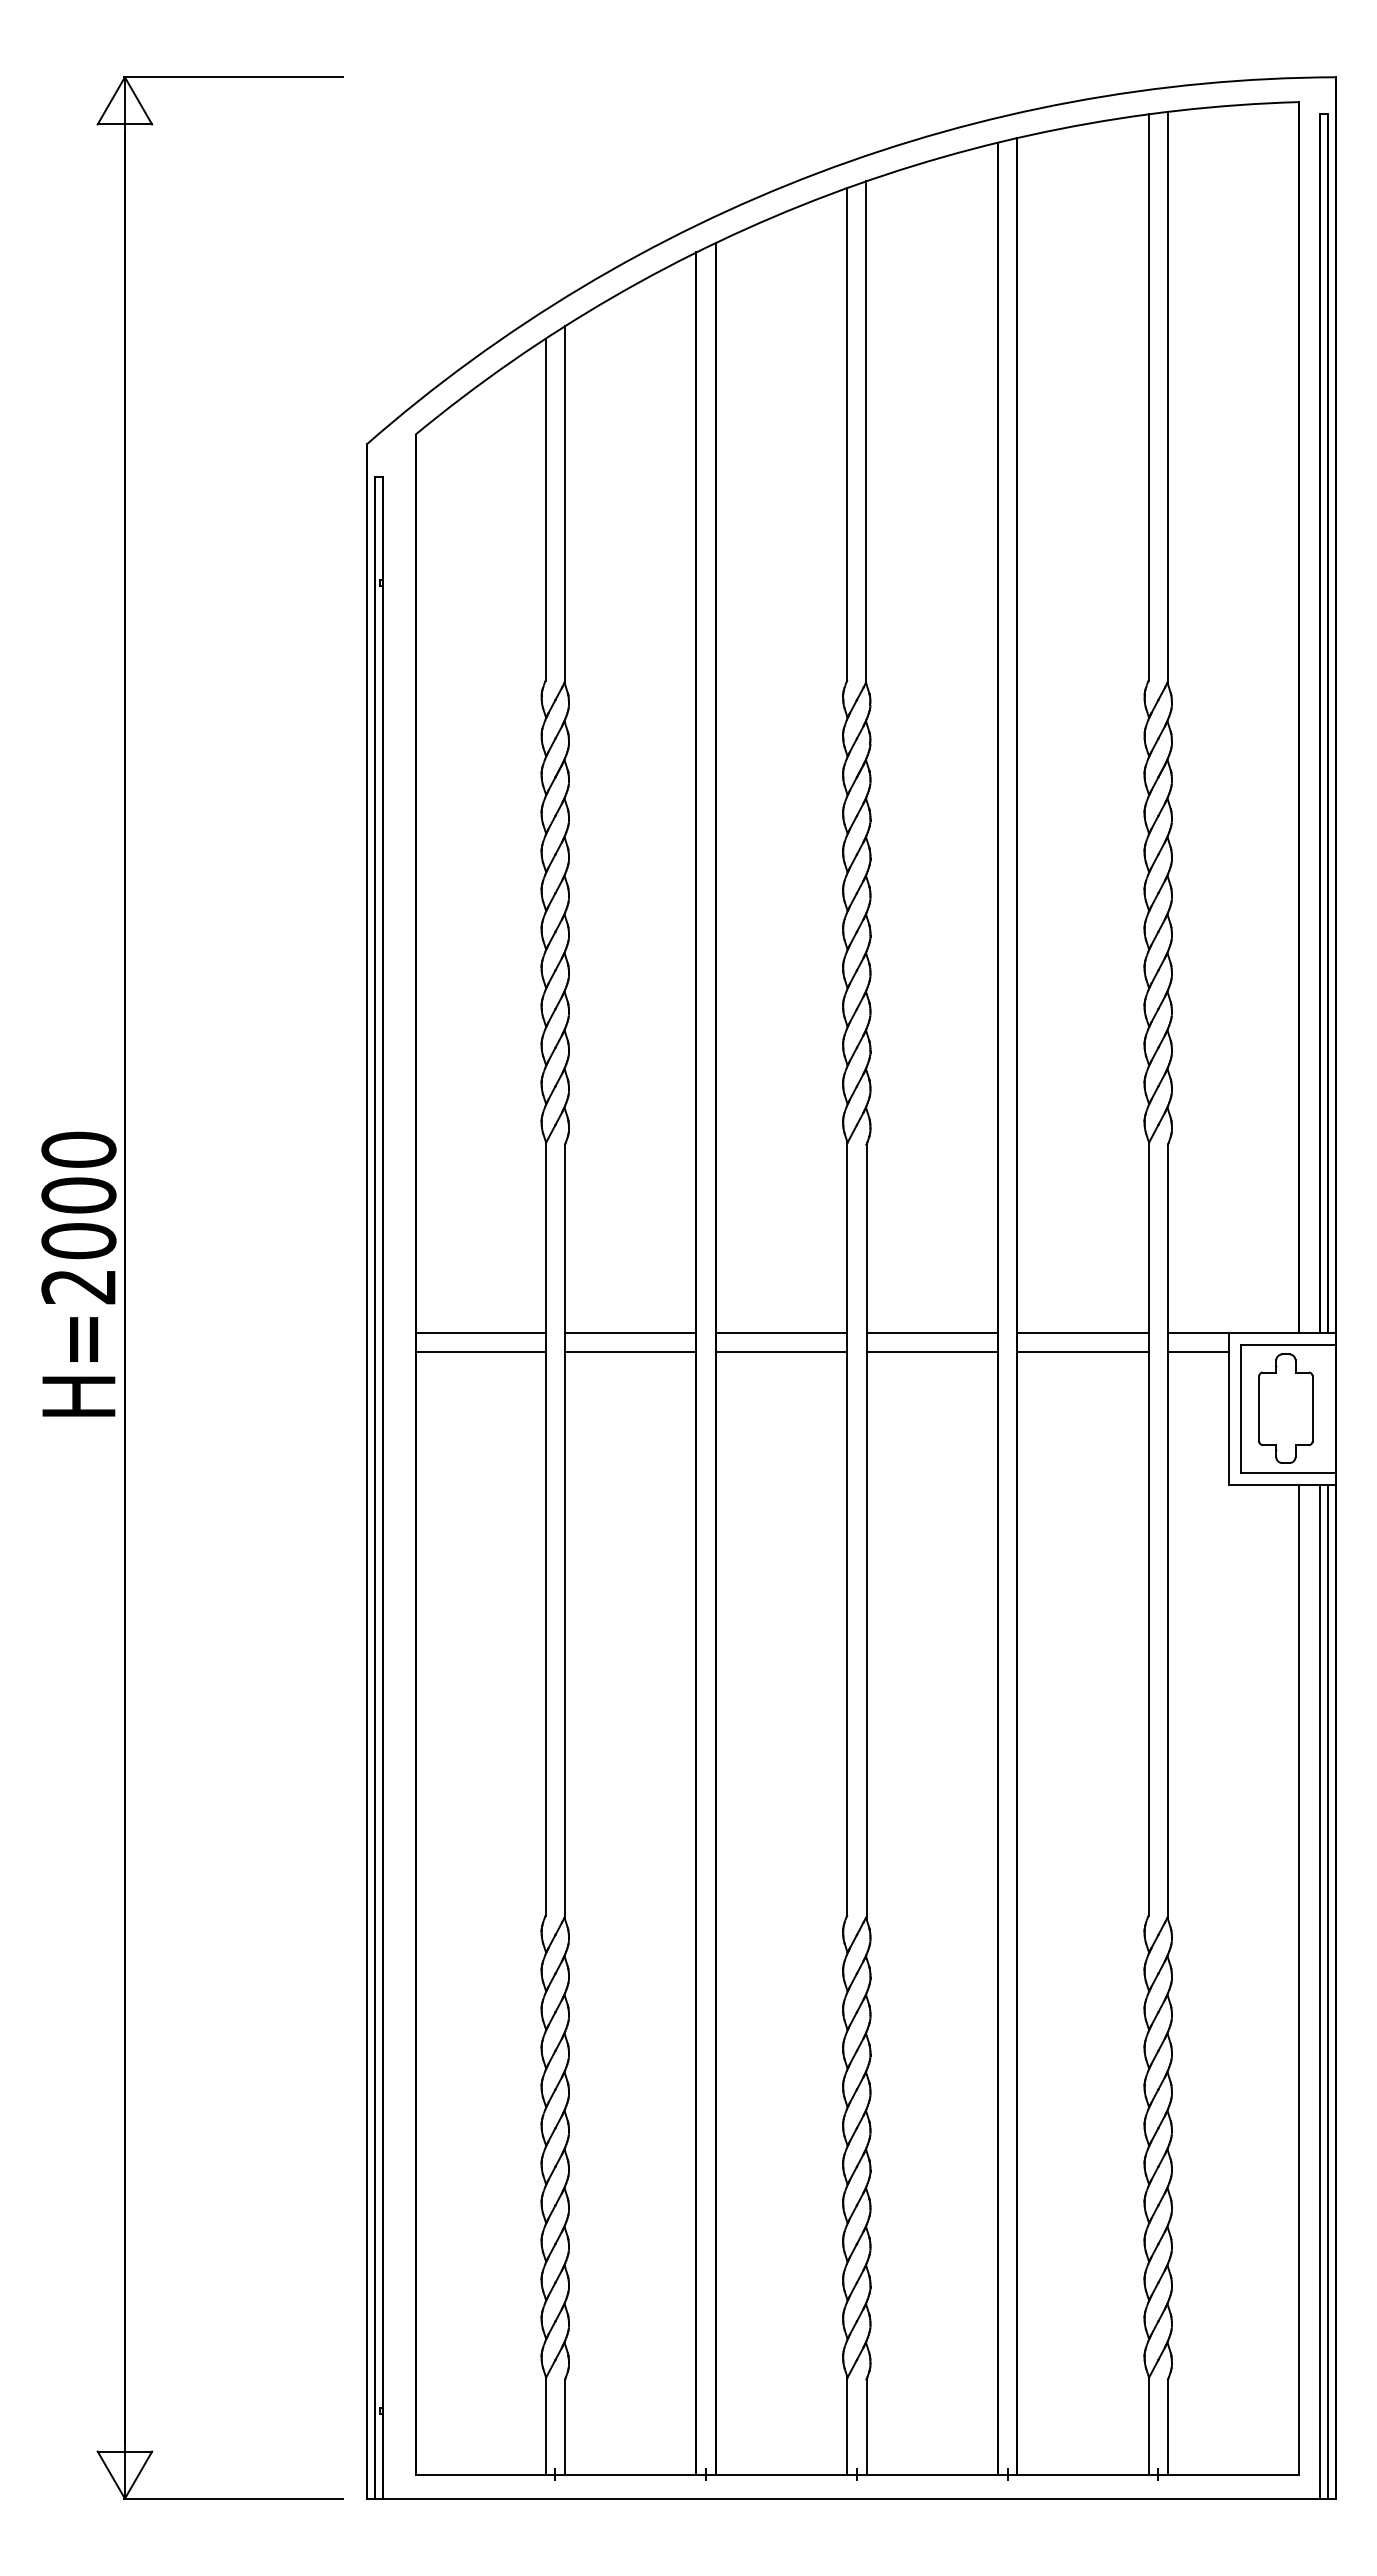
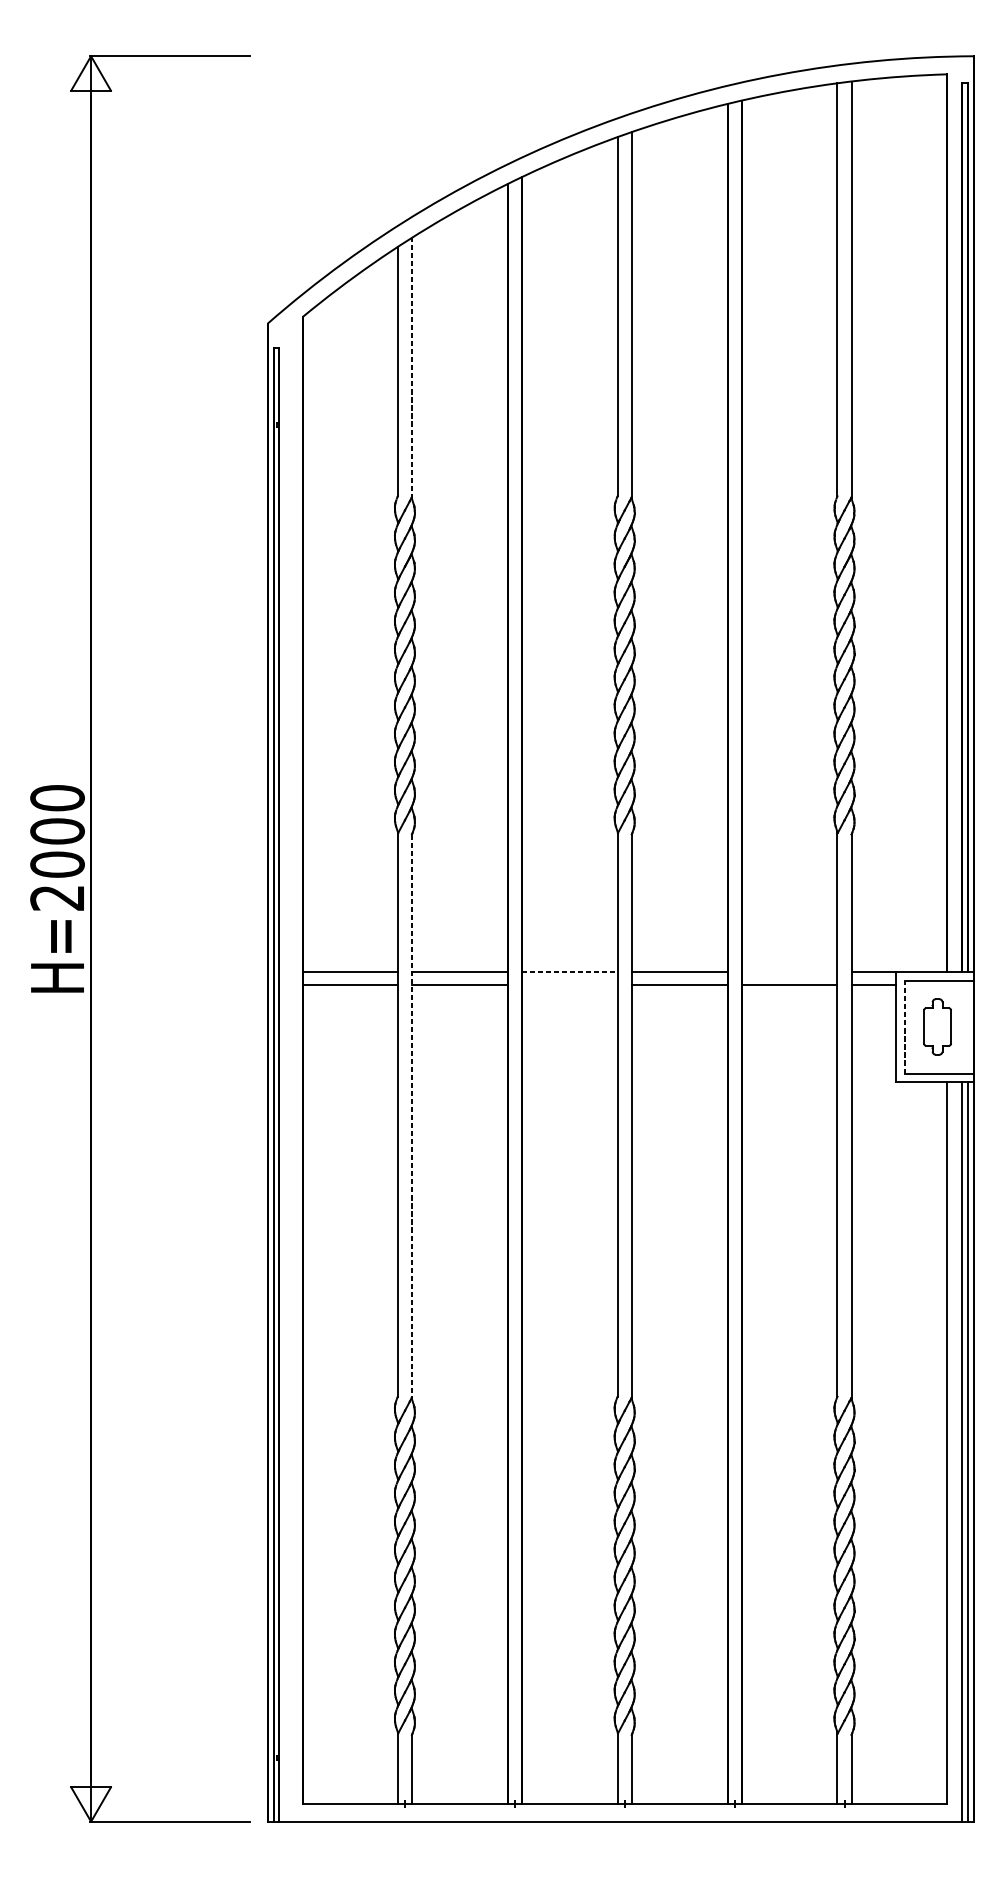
line: (565, 505) -> (412, 368), solid -> dashed
text: (78, 1273) -> (57, 888), moved
line: (781, 1333) -> (569, 972), solid -> dashed
line: (1082, 1333) -> (789, 972), removed
line: (781, 1351) -> (569, 985), removed
part: (1285, 1408) -> (937, 1026), size x0.7
line: (1241, 1409) -> (905, 1027), solid -> dashed
line: (565, 1532) -> (412, 1117), solid -> dashed

